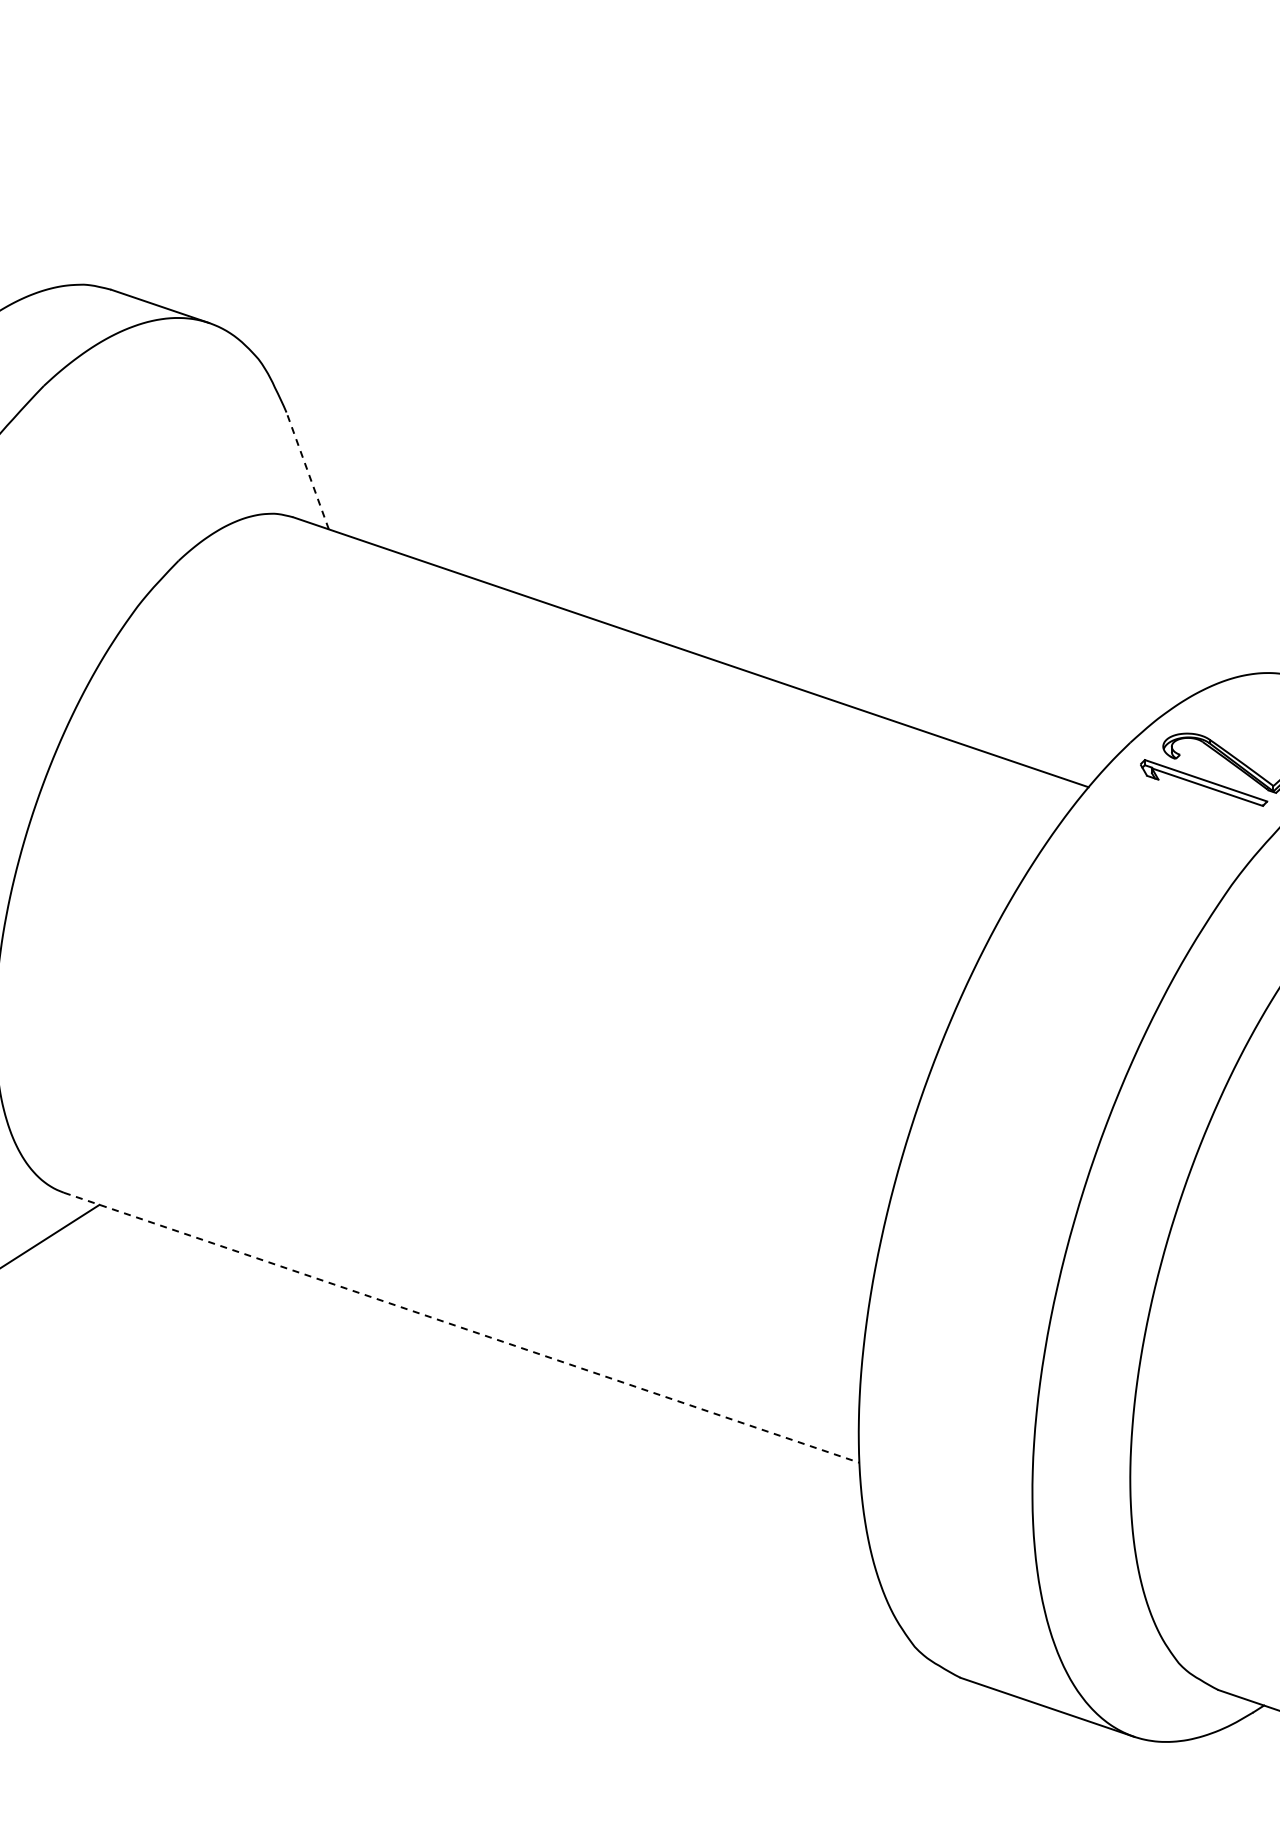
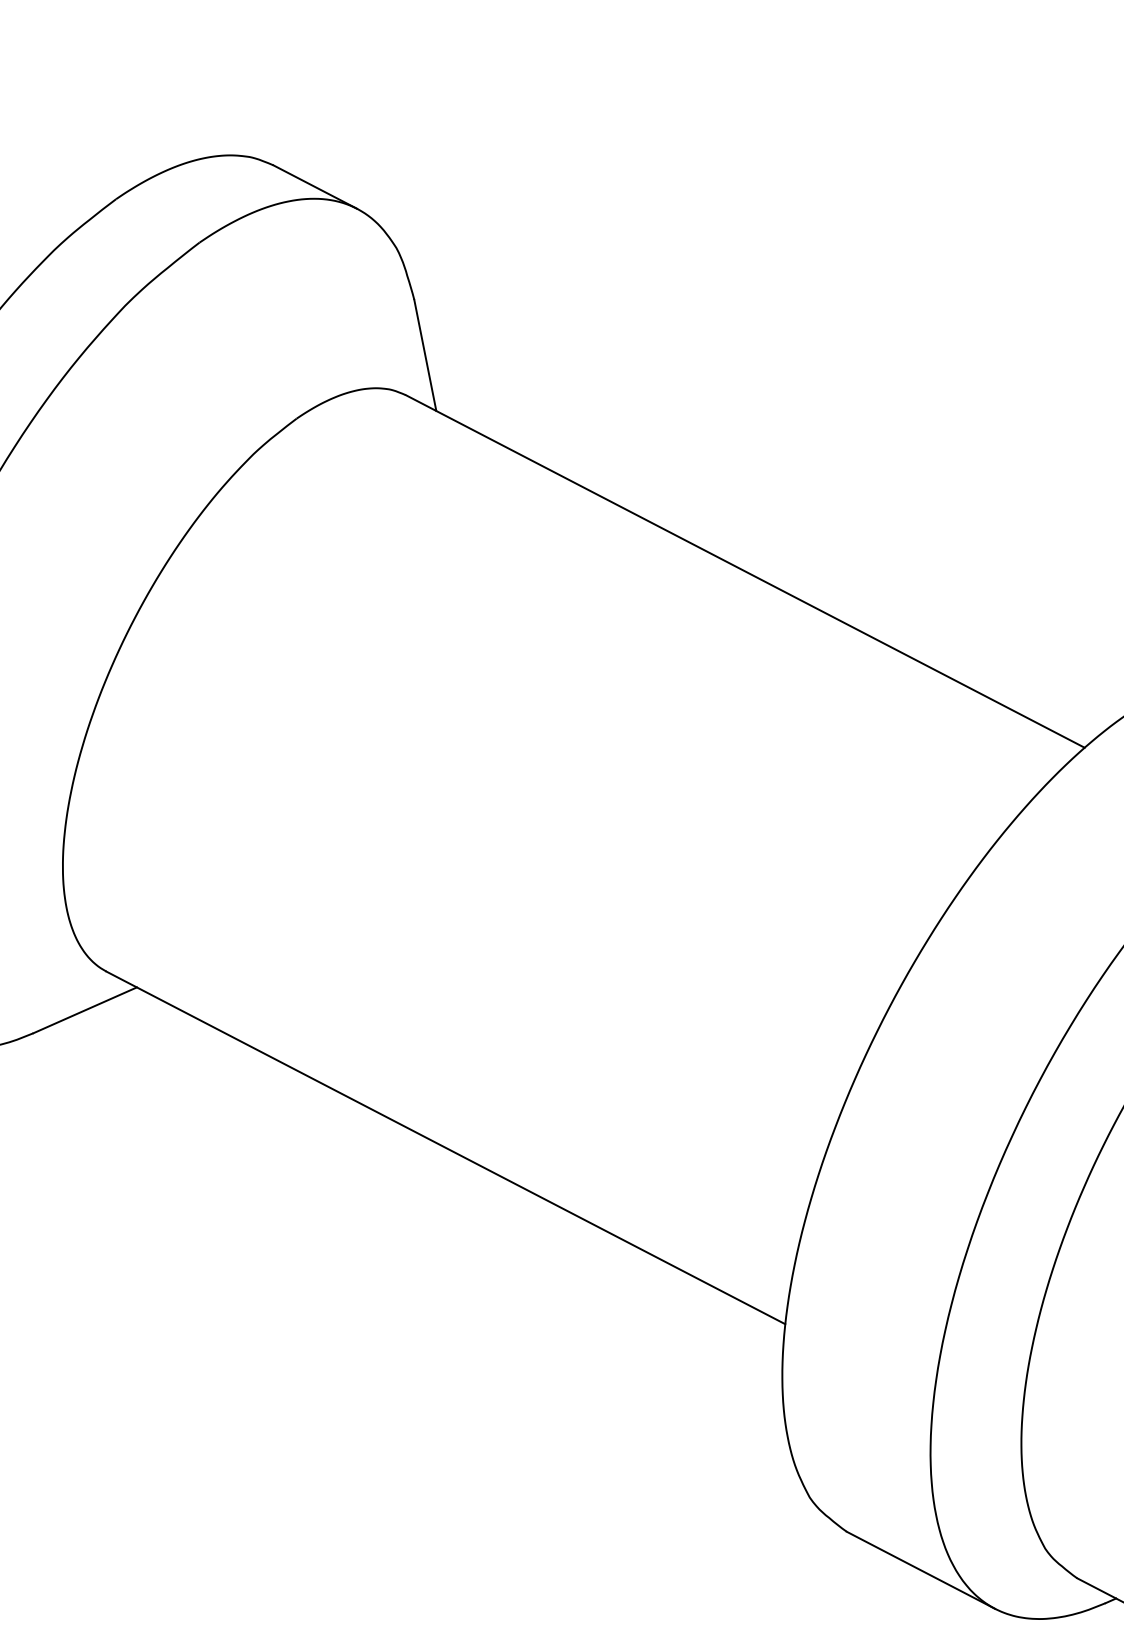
line: (307, 470) -> (425, 355), dashed -> solid
line: (461, 1327) -> (445, 1147), dashed -> solid

